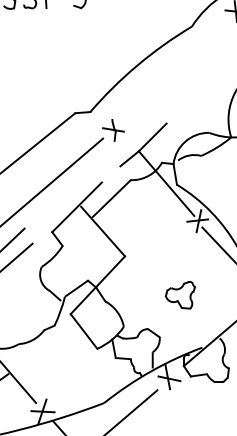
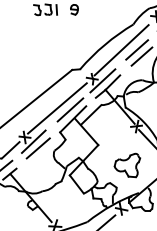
line: (199, 74) -> (137, 49), added
line: (169, 76) -> (121, 50), added
line: (207, 87) -> (141, 56), added
line: (132, 133) -> (102, 80), added
line: (71, 188) -> (70, 109), added
part: (180, 295) -> (127, 165), size x1.67

